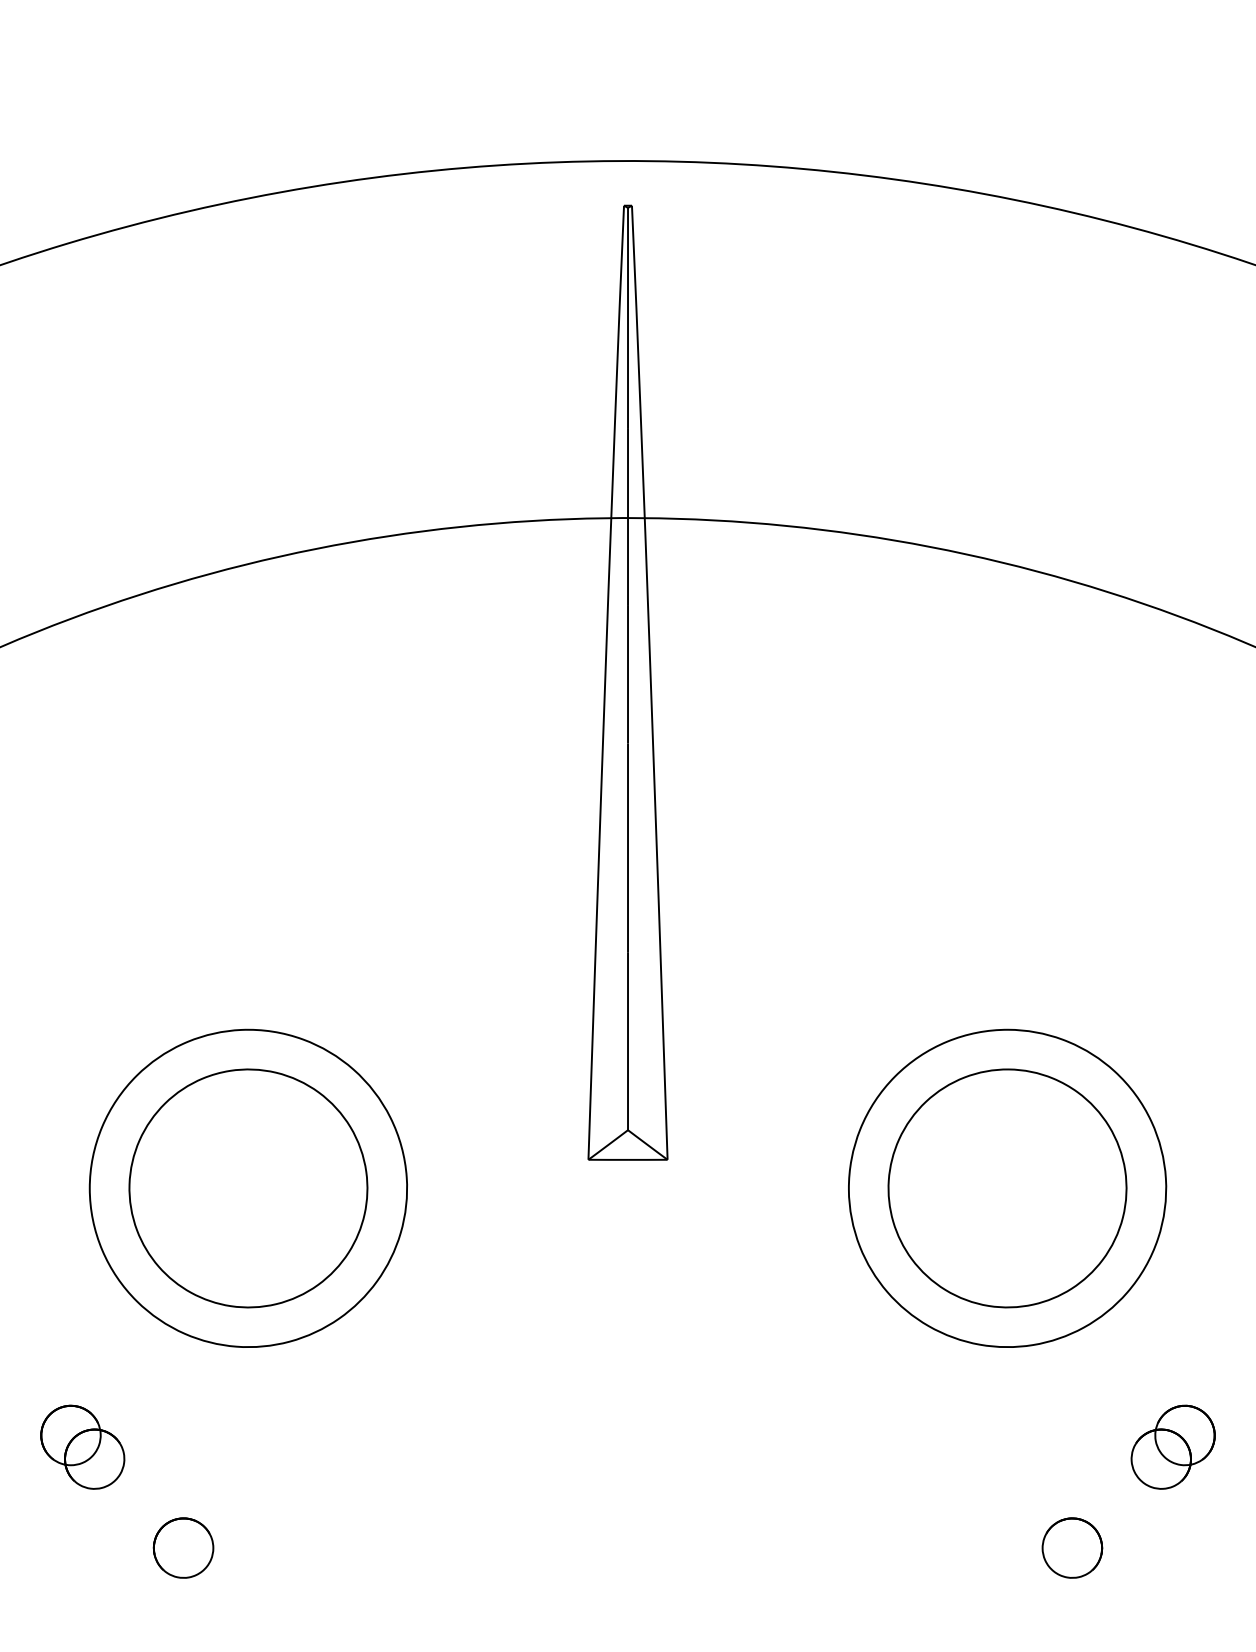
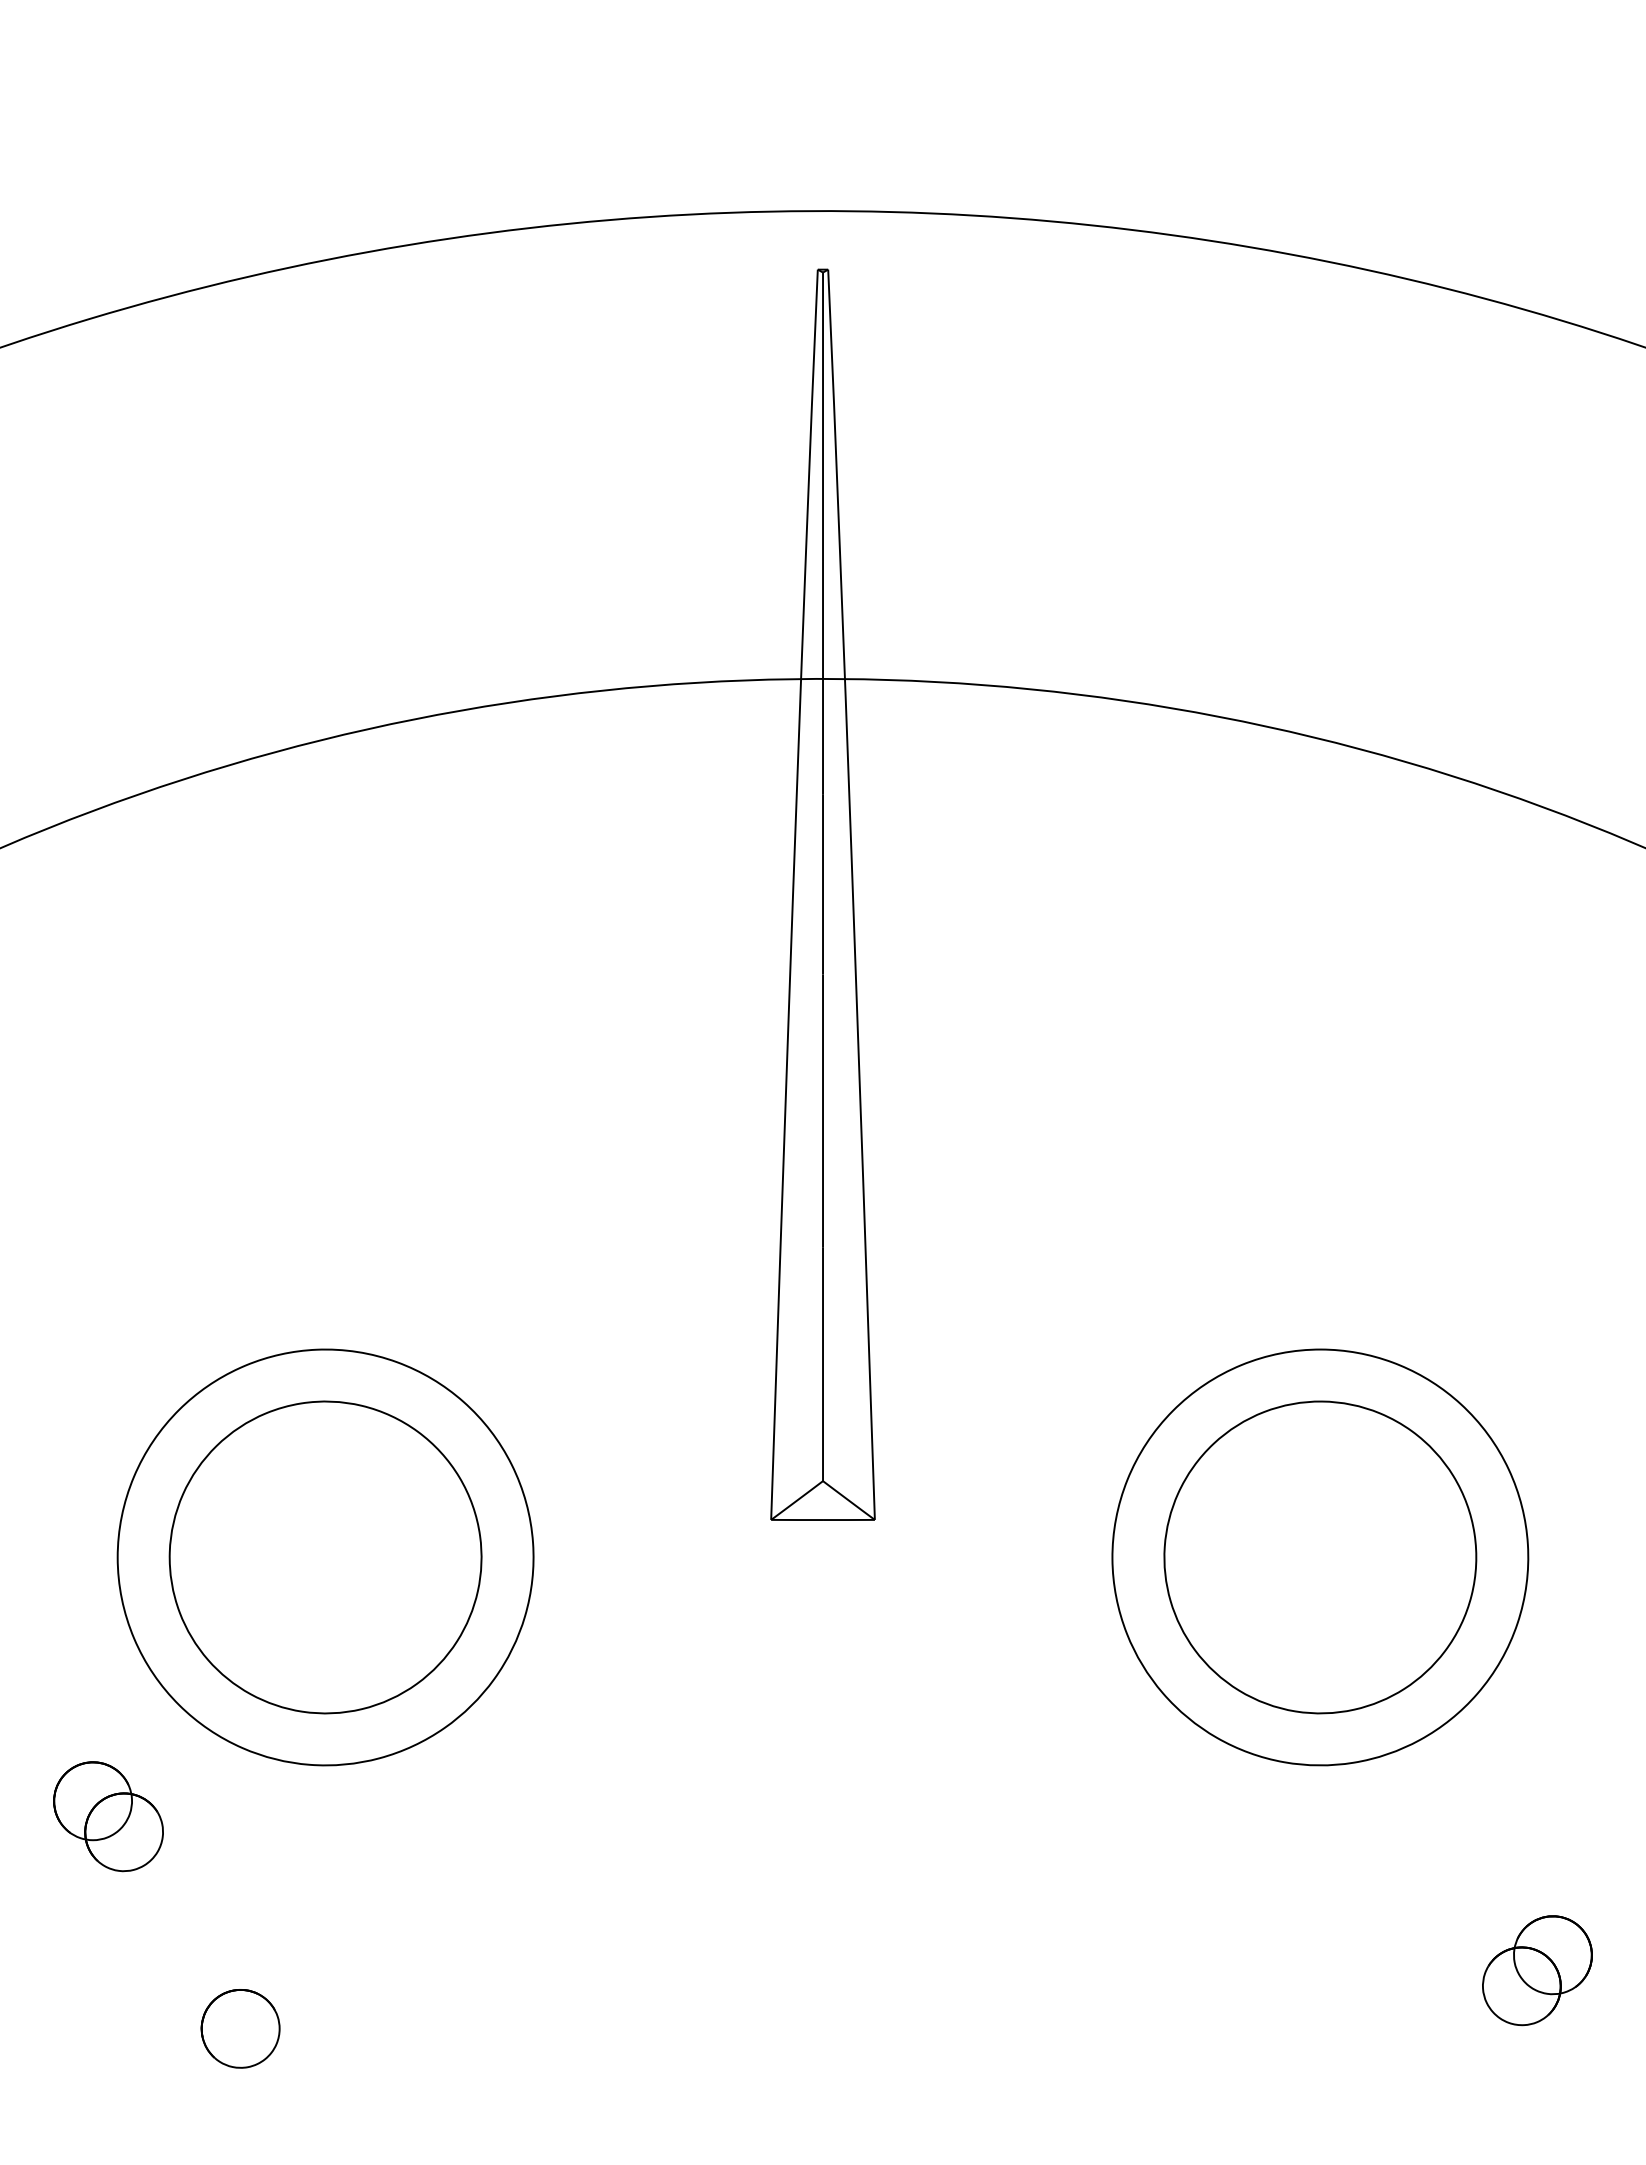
part: (82, 1447) -> (108, 1816), moved
part: (1173, 1447) -> (1537, 1970), moved
part: (1072, 1547) -> (1405, 2028), removed

